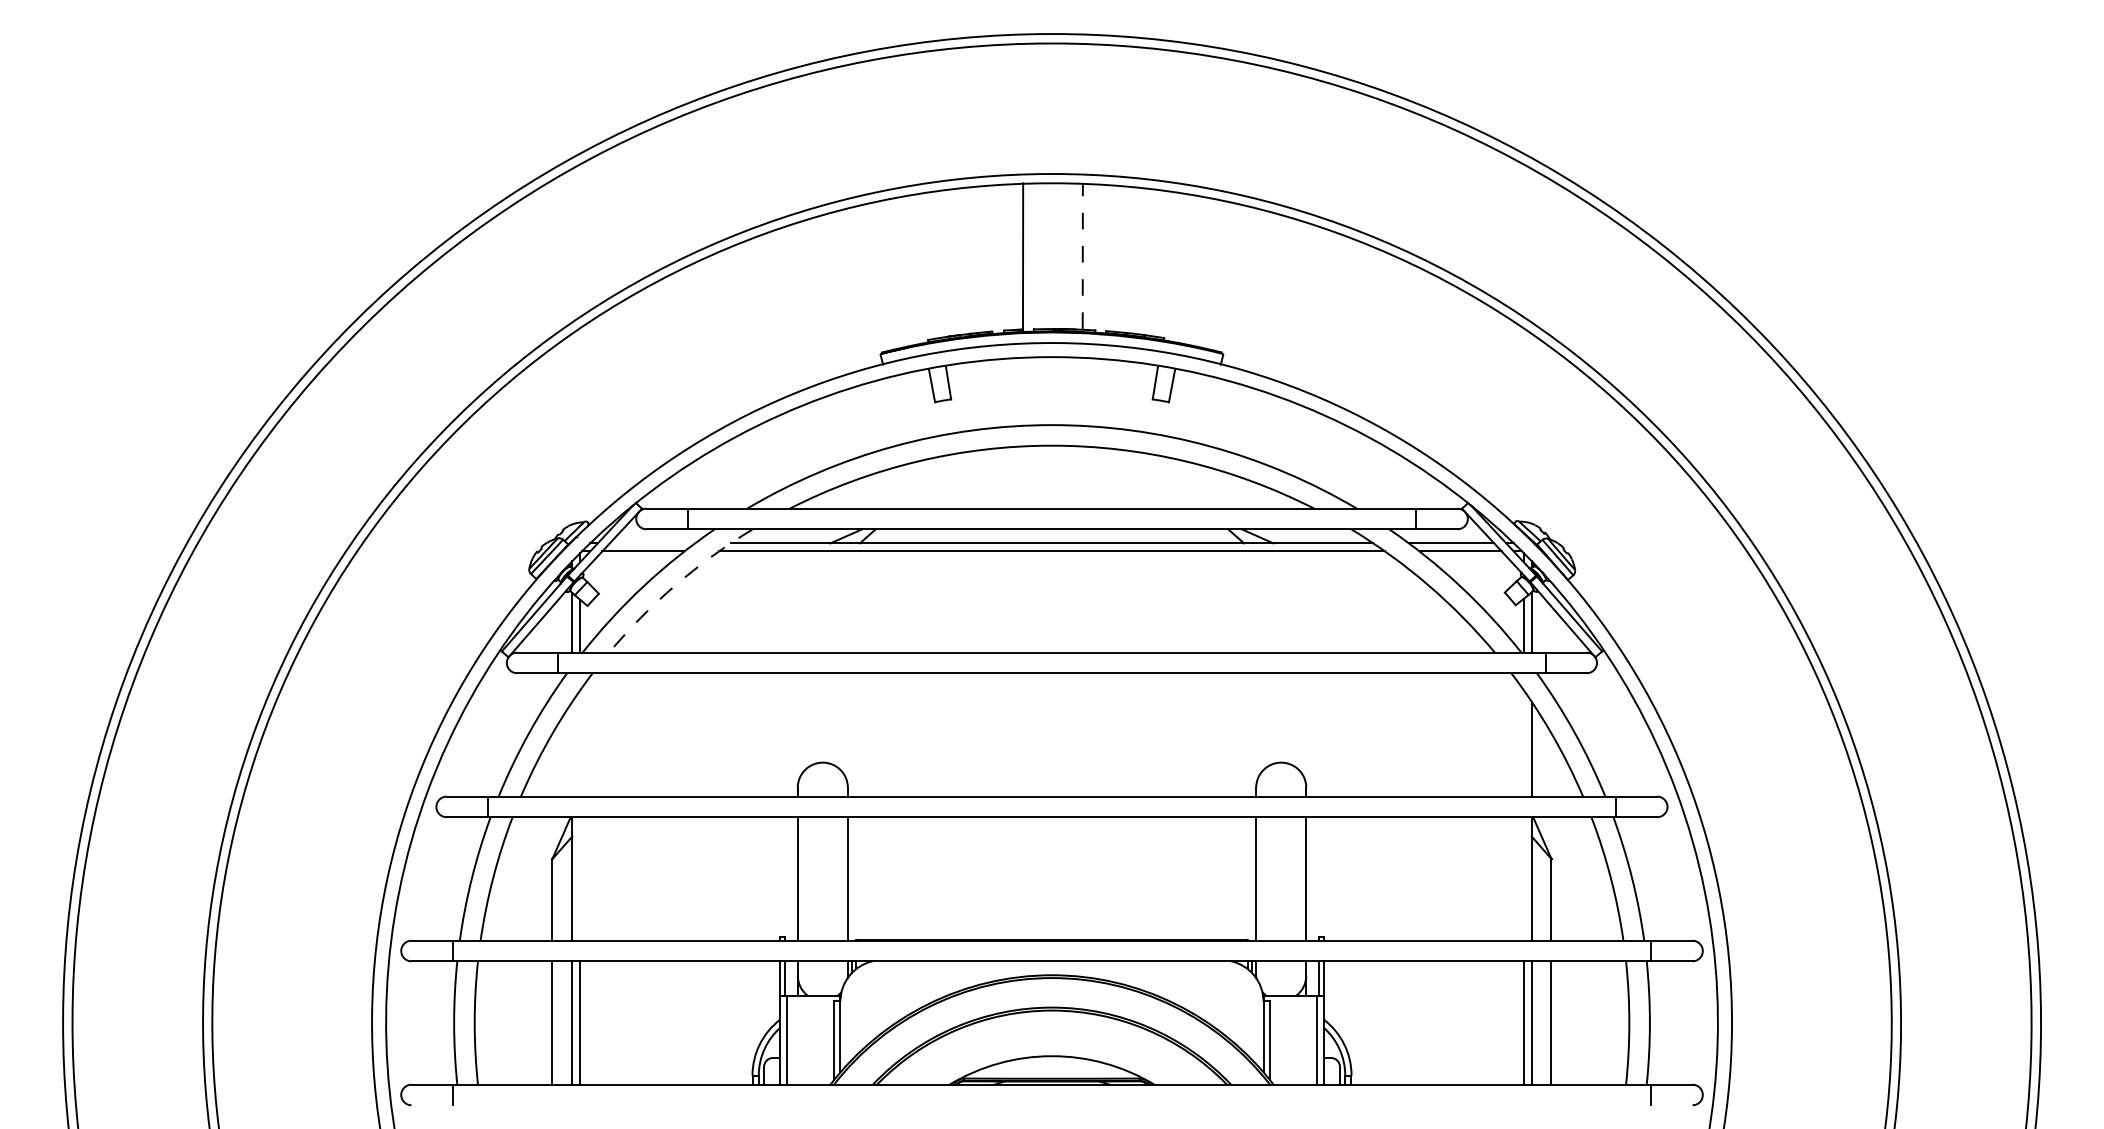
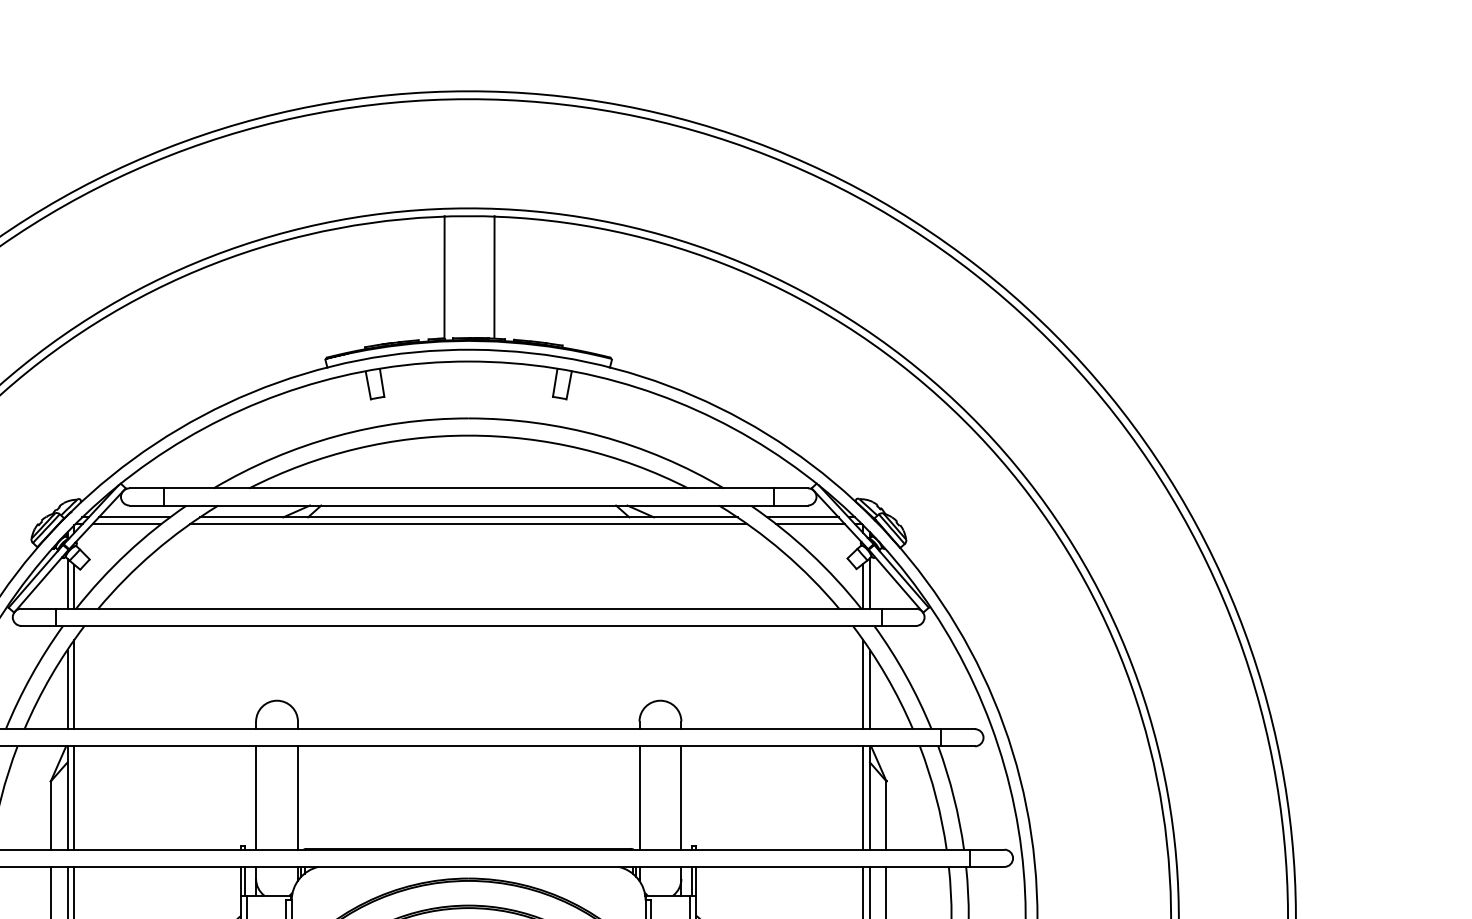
line: (1082, 256) -> (494, 277), dashed -> solid
line: (651, 543) -> (133, 517), added
arc: (675, 585) -> (153, 552), dashed -> solid
line: (580, 742) -> (74, 683), added
line: (1523, 742) -> (863, 683), added
line: (572, 748) -> (67, 688), added
line: (580, 878) -> (74, 797), added
line: (1523, 878) -> (863, 797), added

